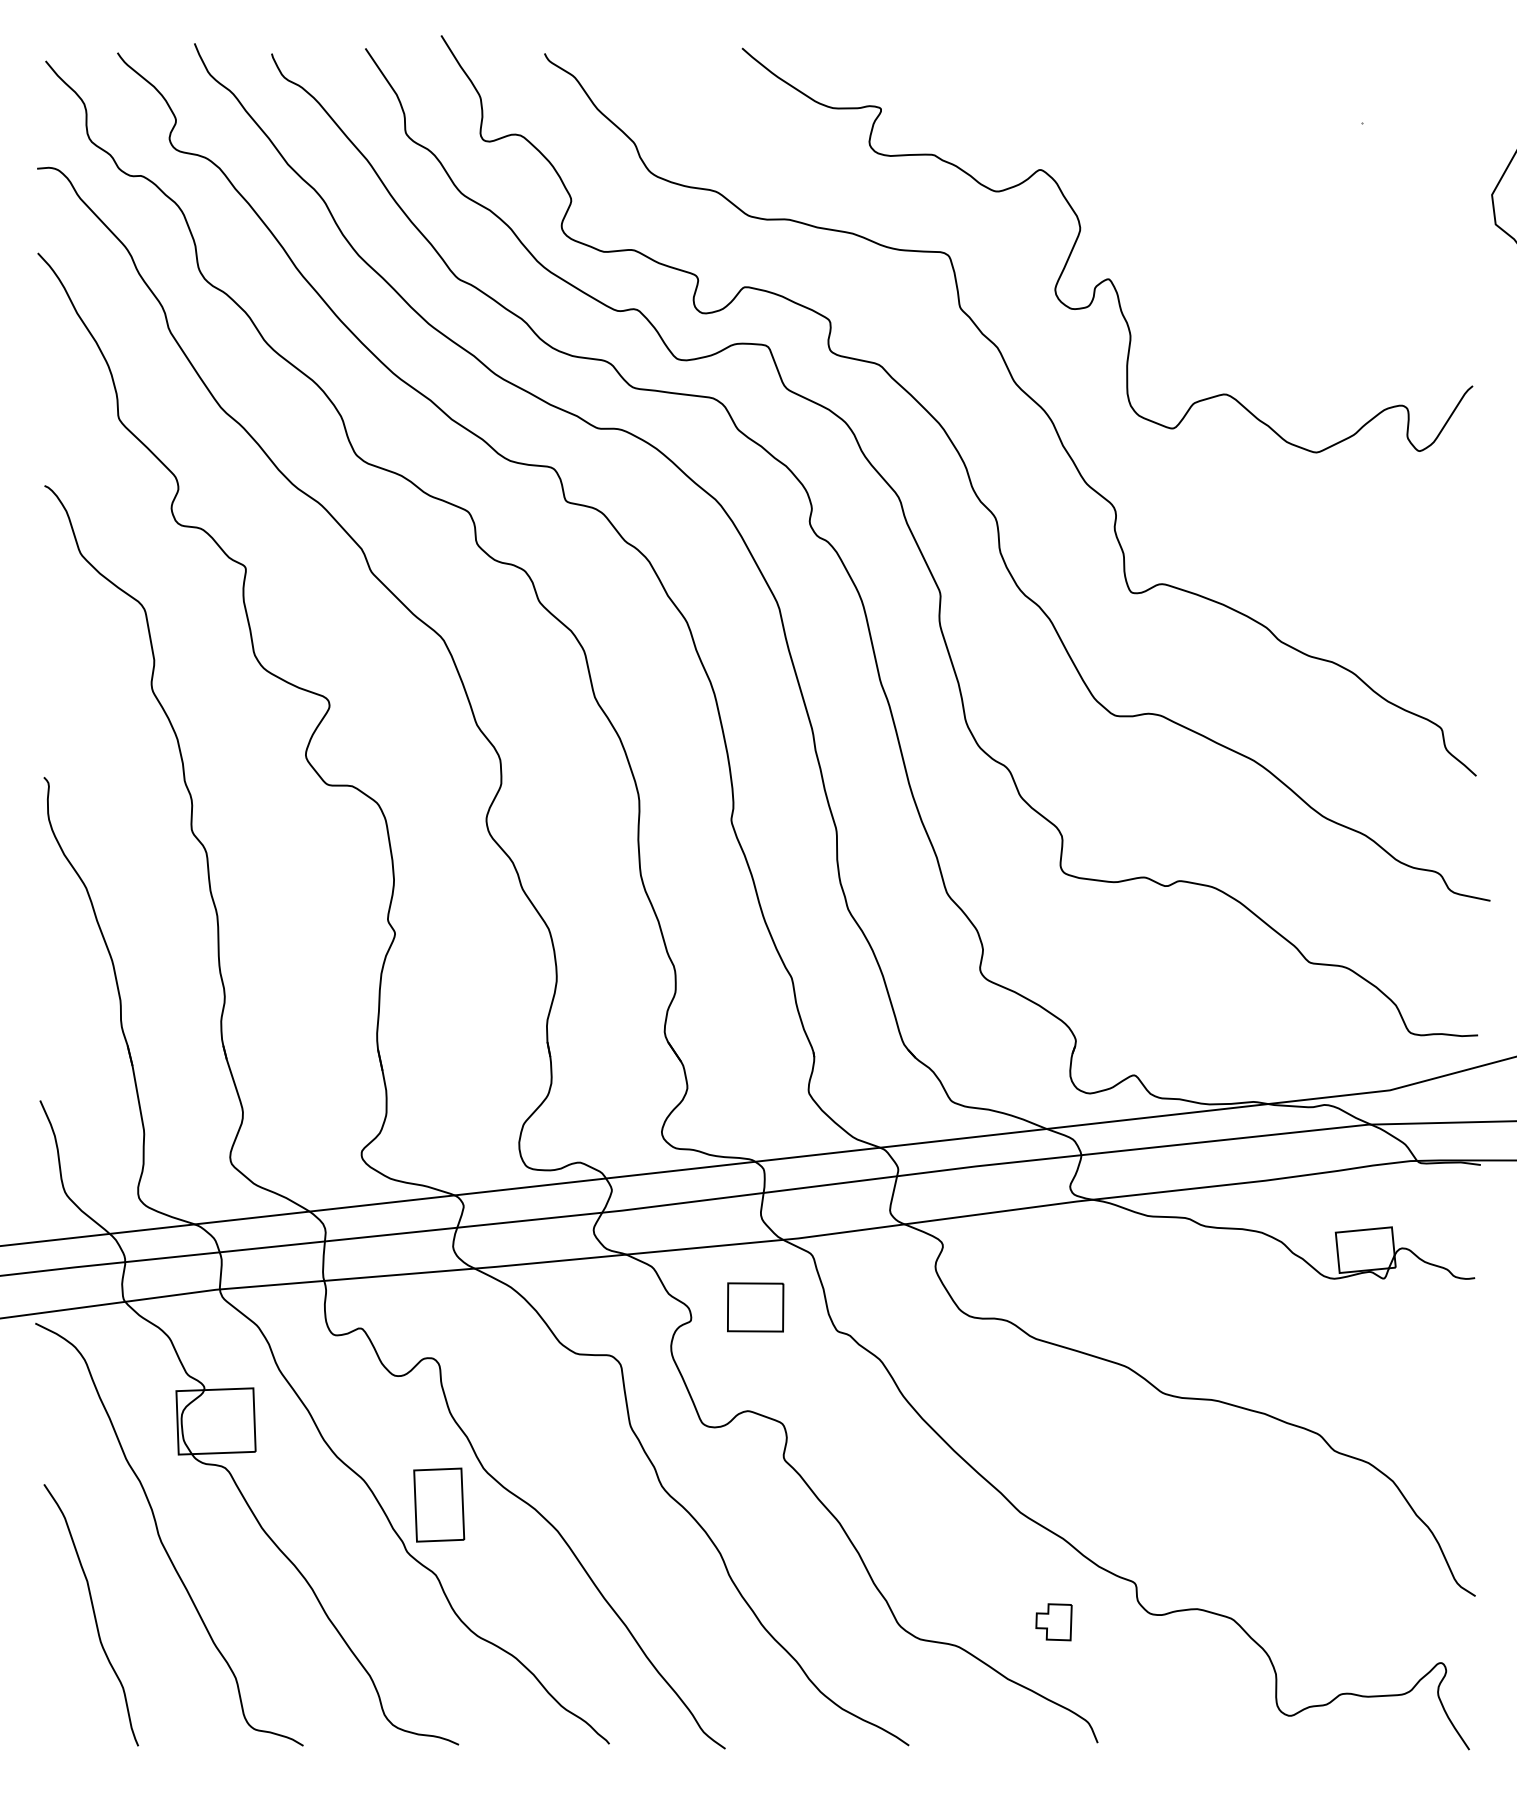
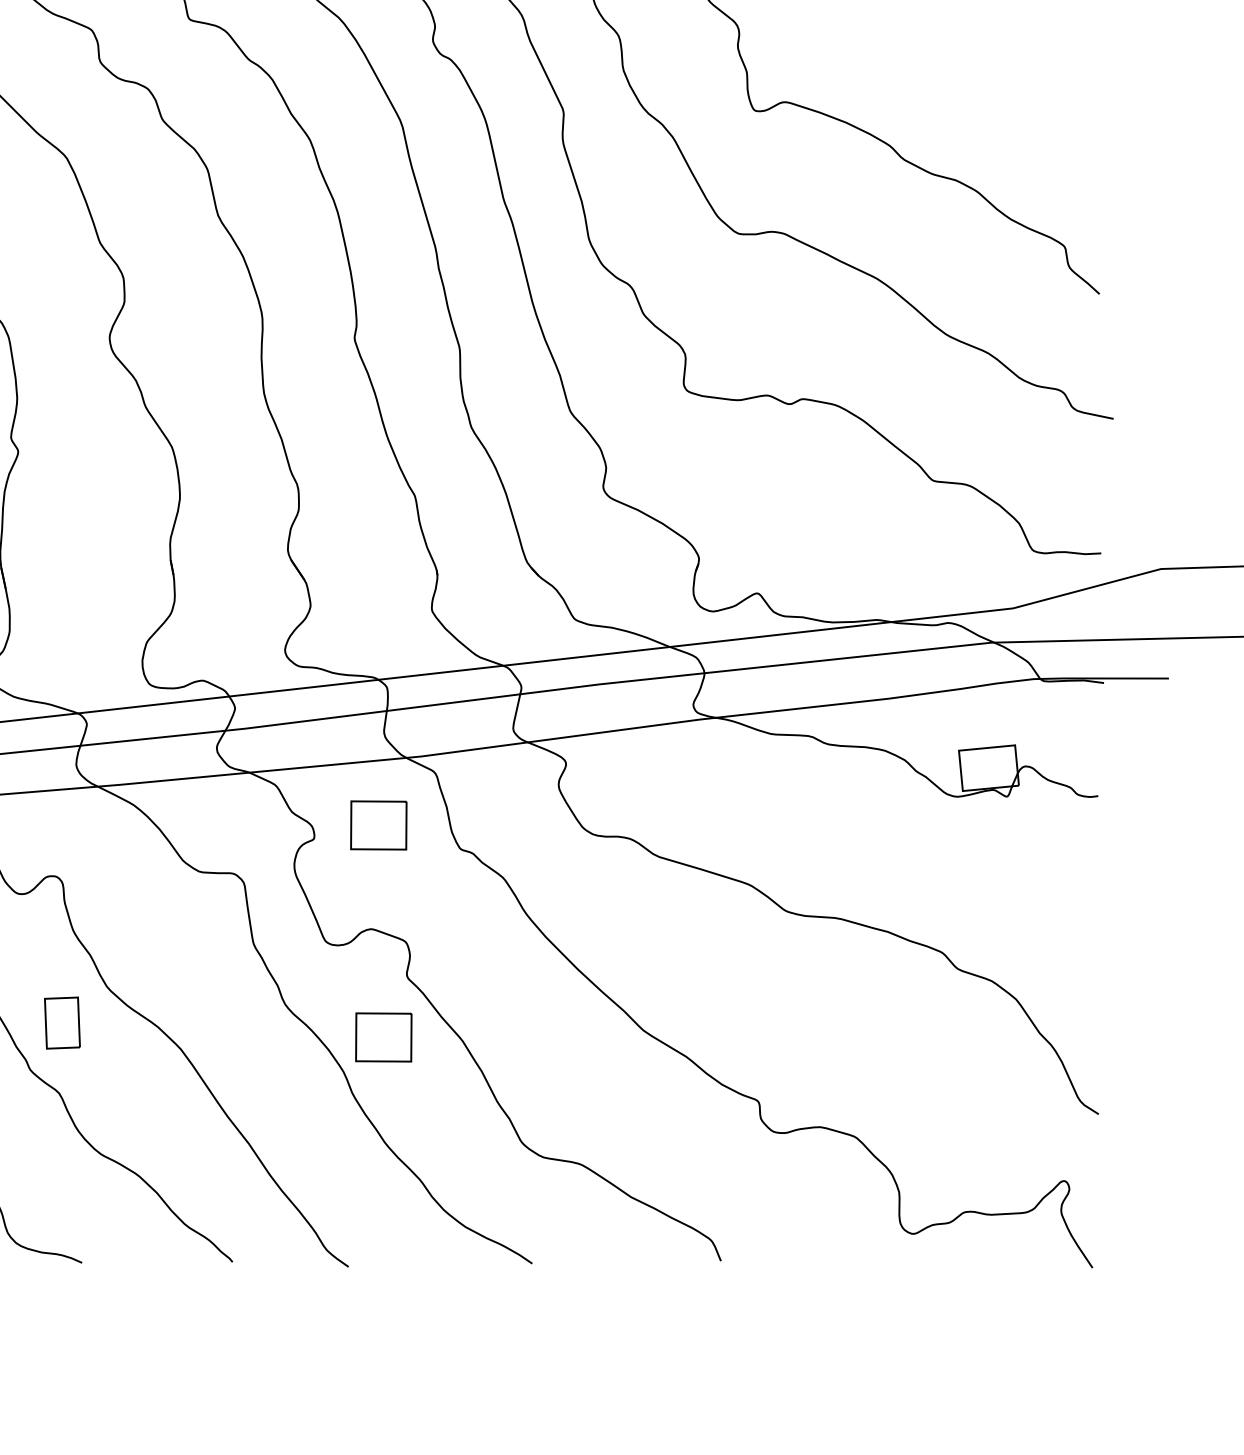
part: (439, 1504) -> (62, 1022), size x0.7
part: (760, 1519) -> (383, 1037), added
part: (1053, 1622) -> (676, 1140), removed

